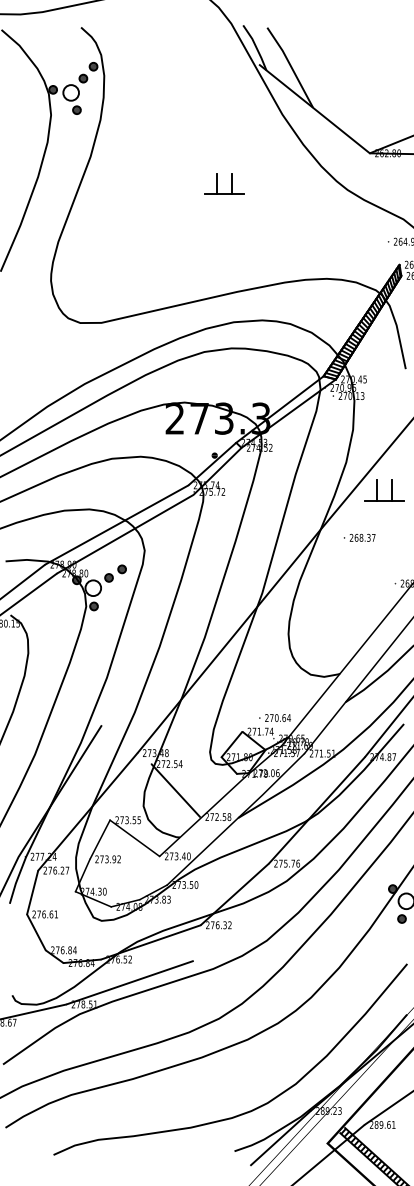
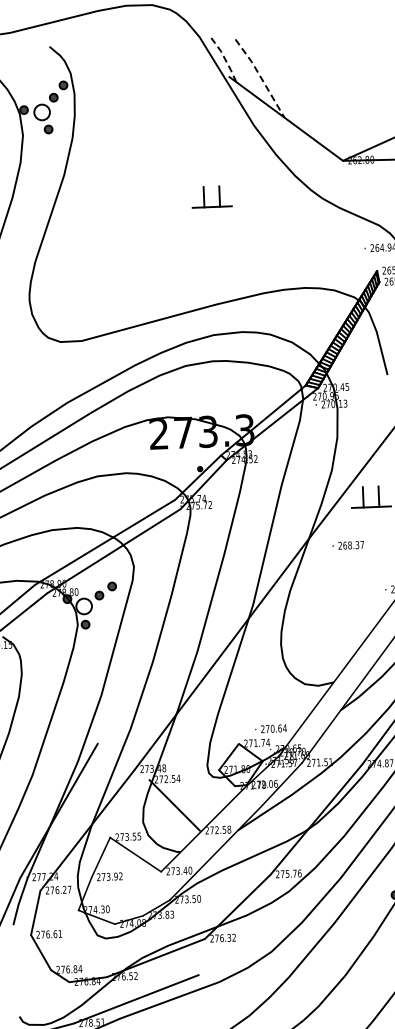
line: (256, 46) -> (225, 58), solid -> dashed
line: (291, 66) -> (261, 77), solid -> dashed
part: (217, 183) -> (204, 196), moved

